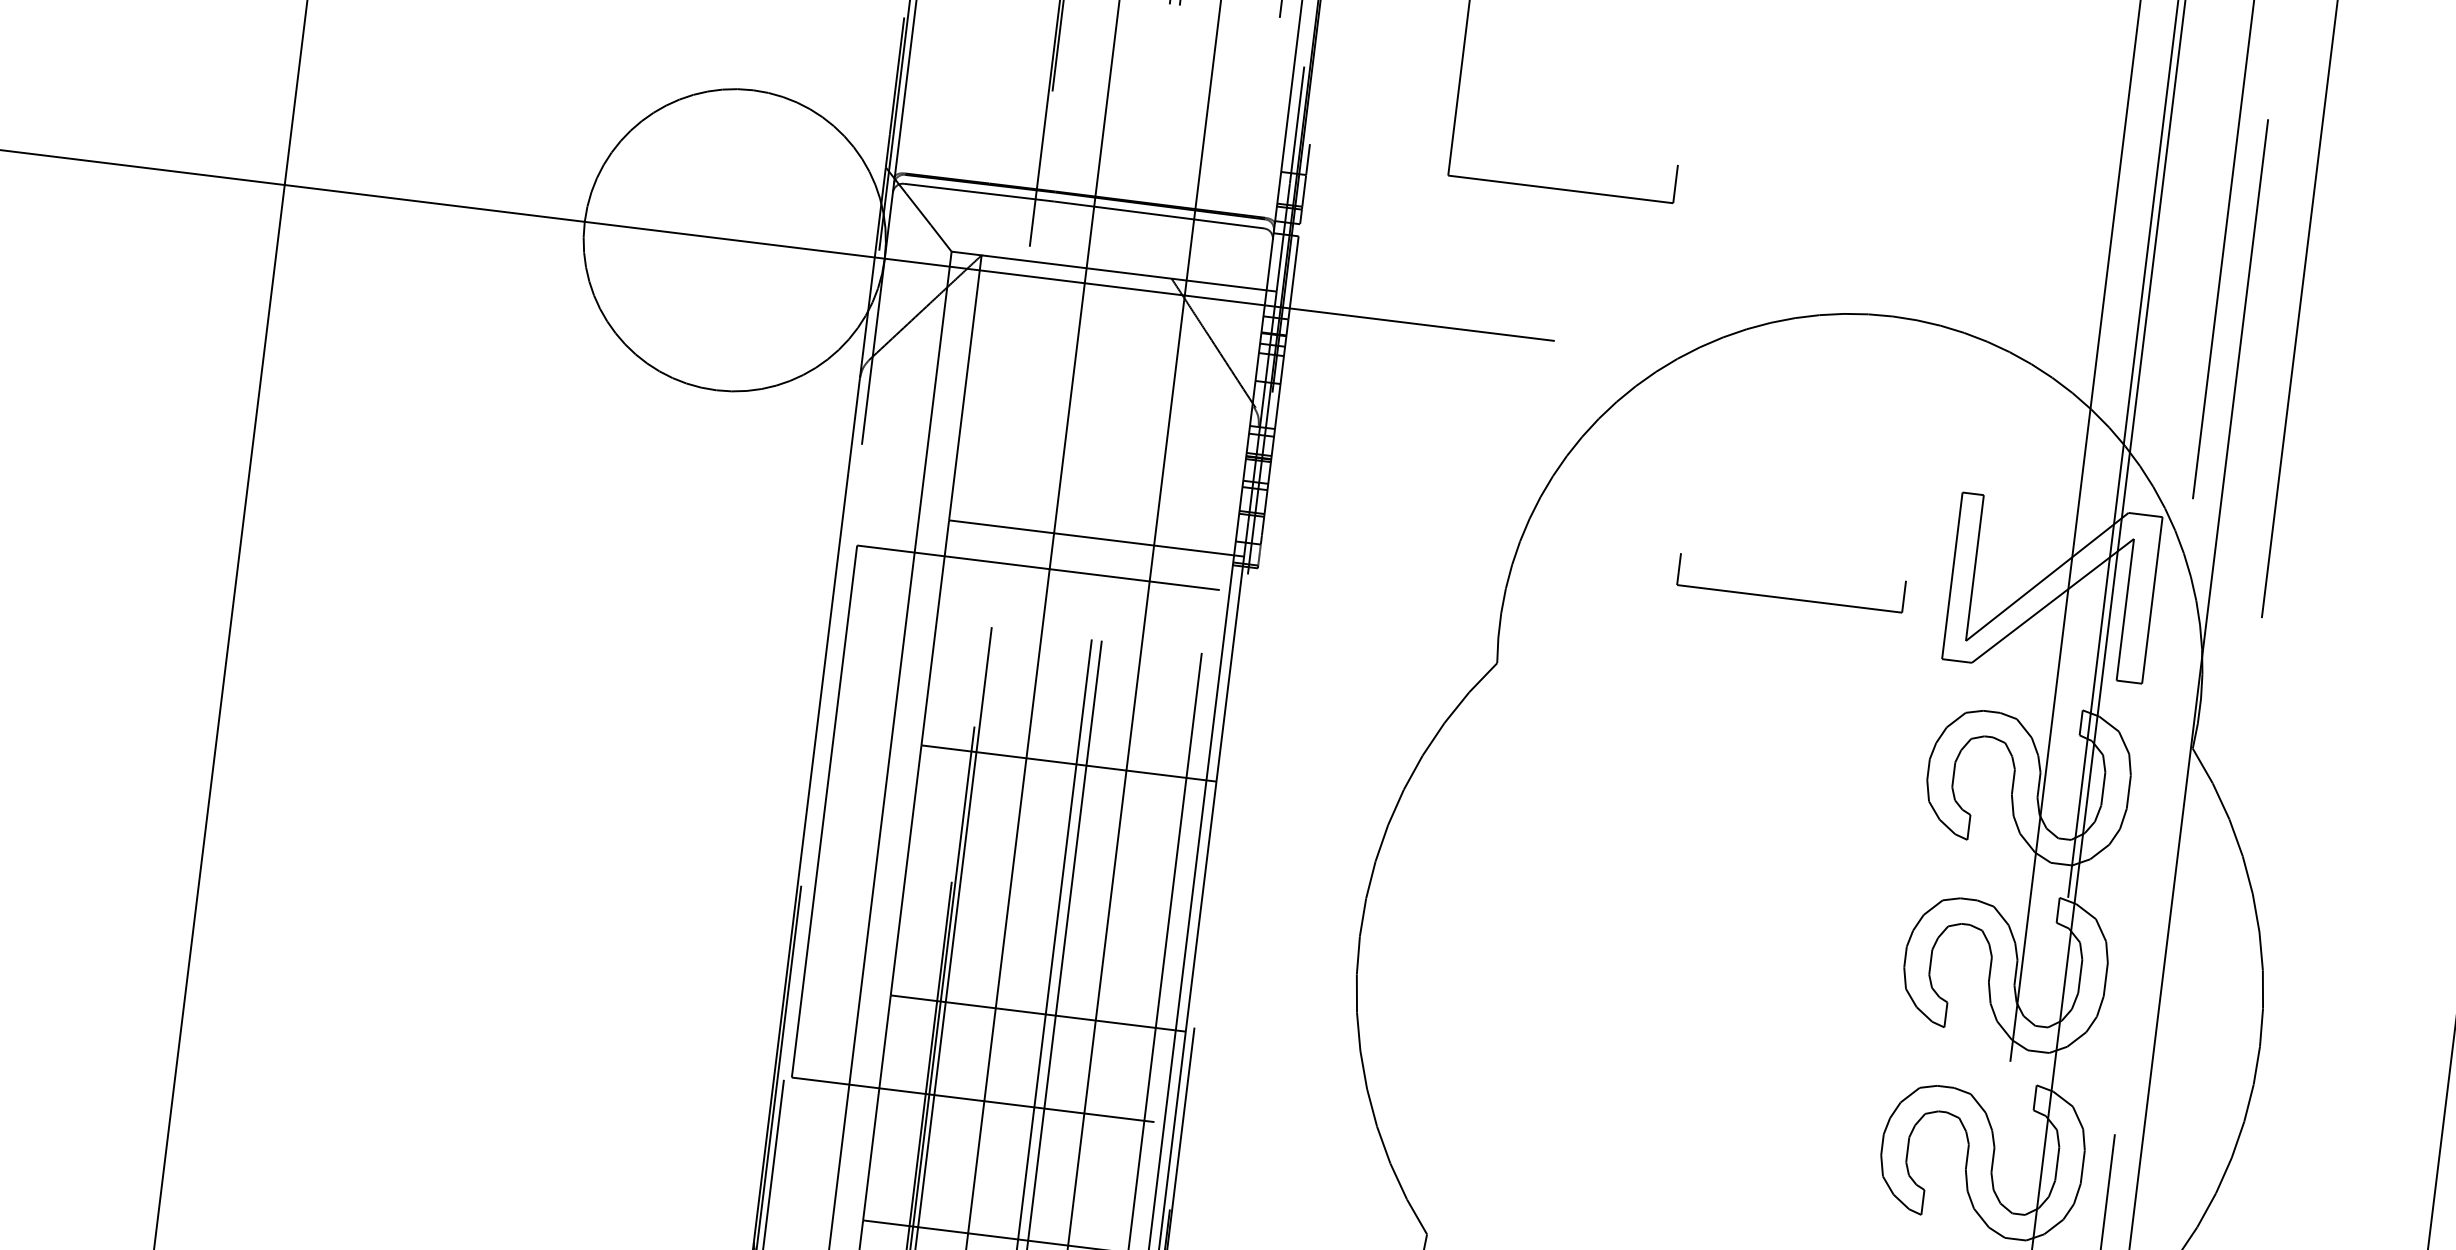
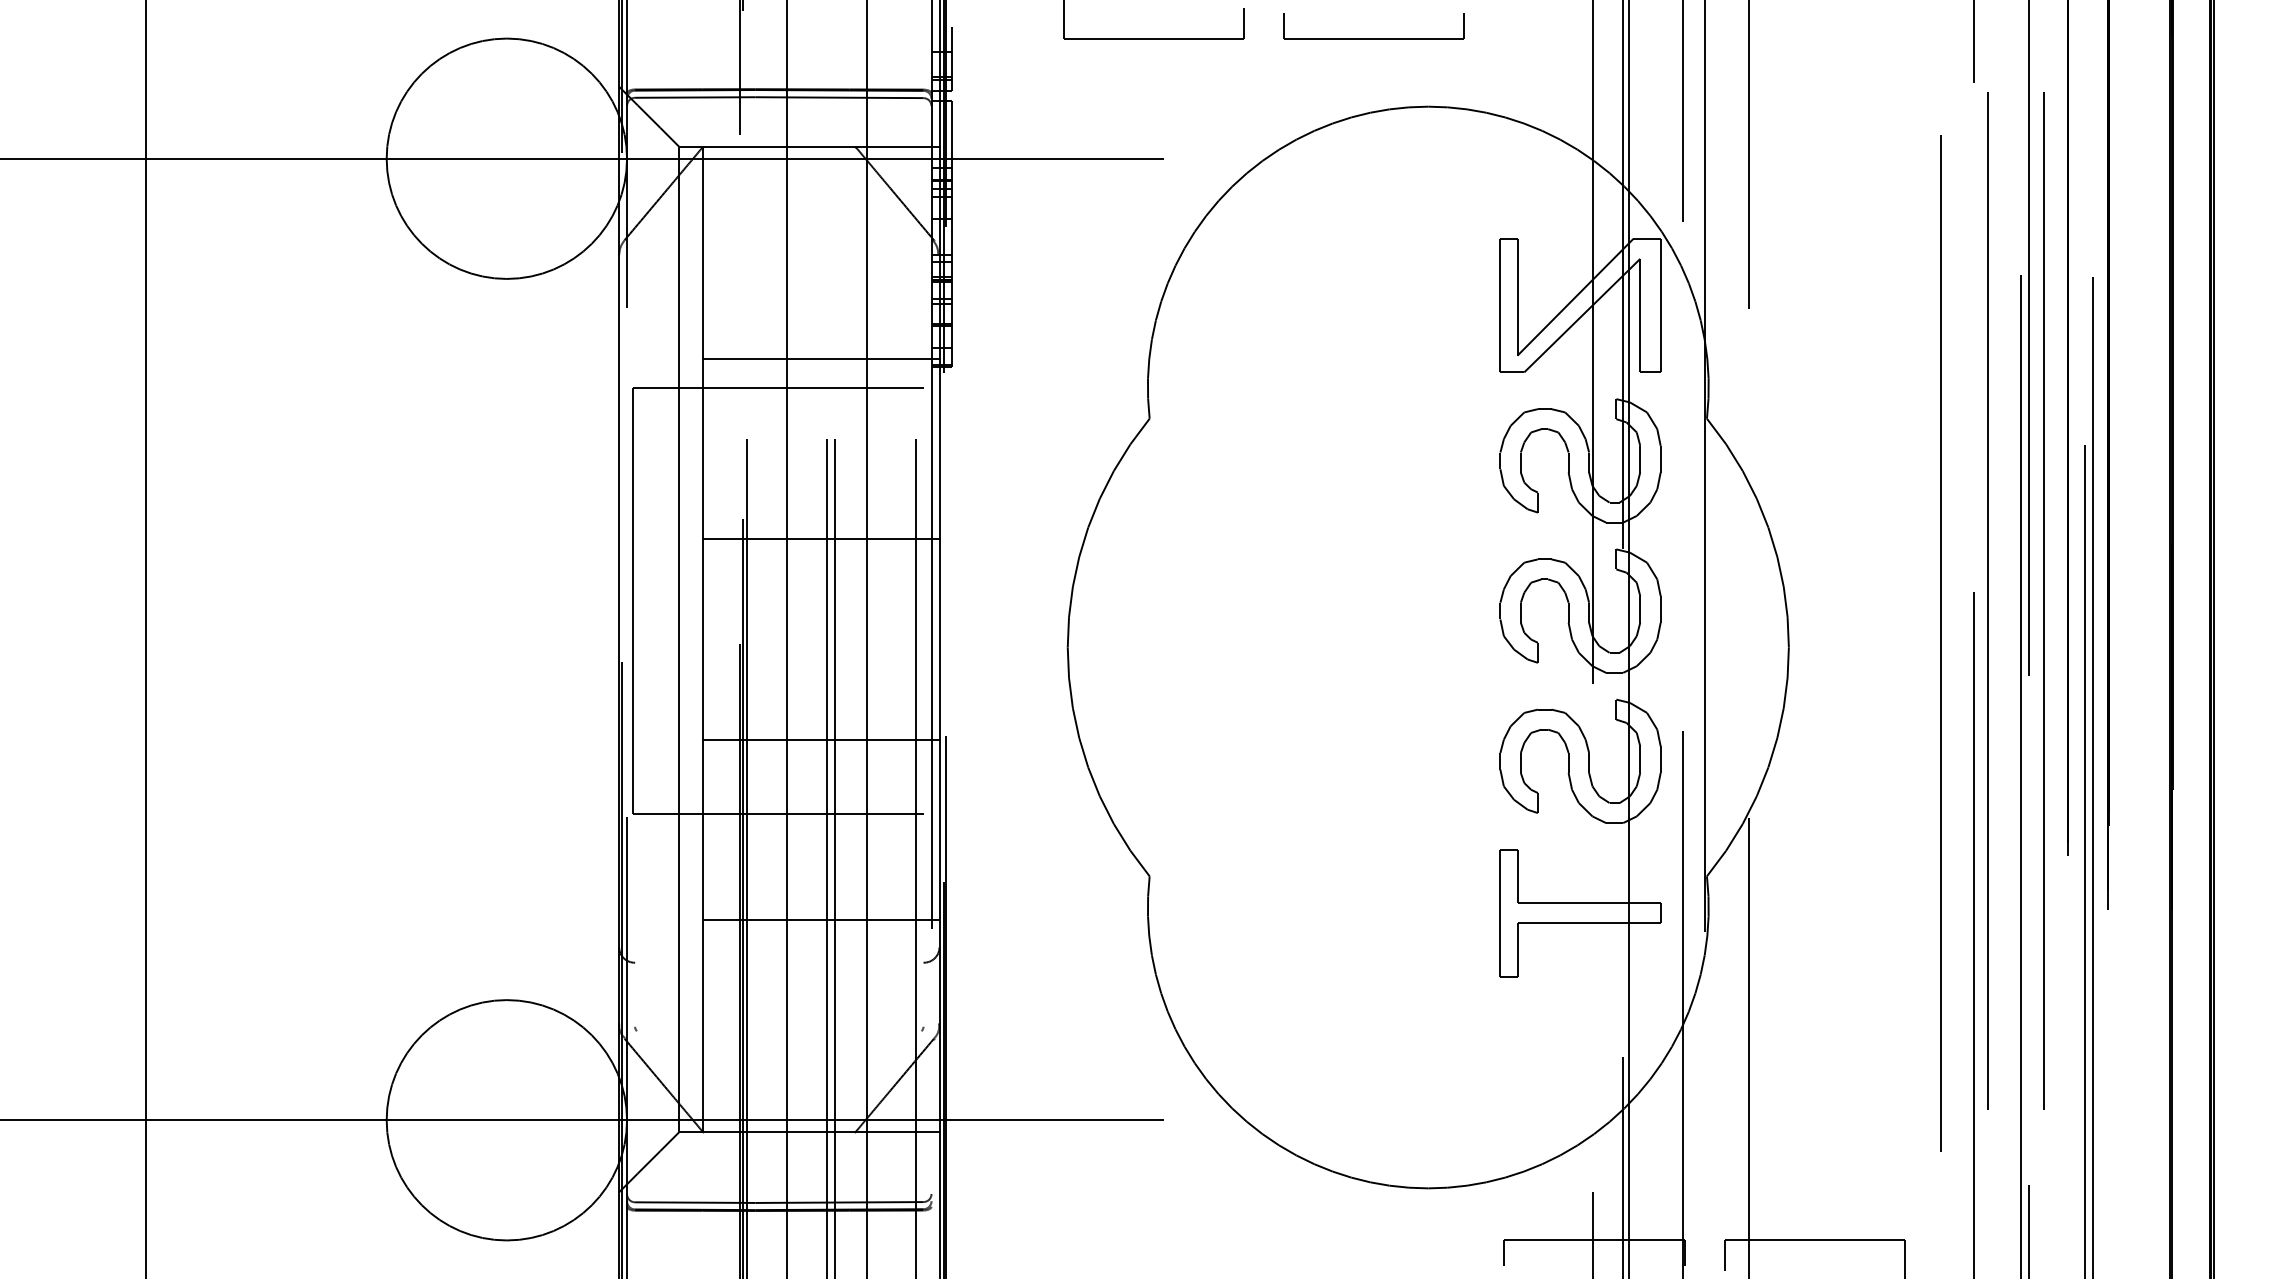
part: (1788, 598) -> (1373, 38), moved

